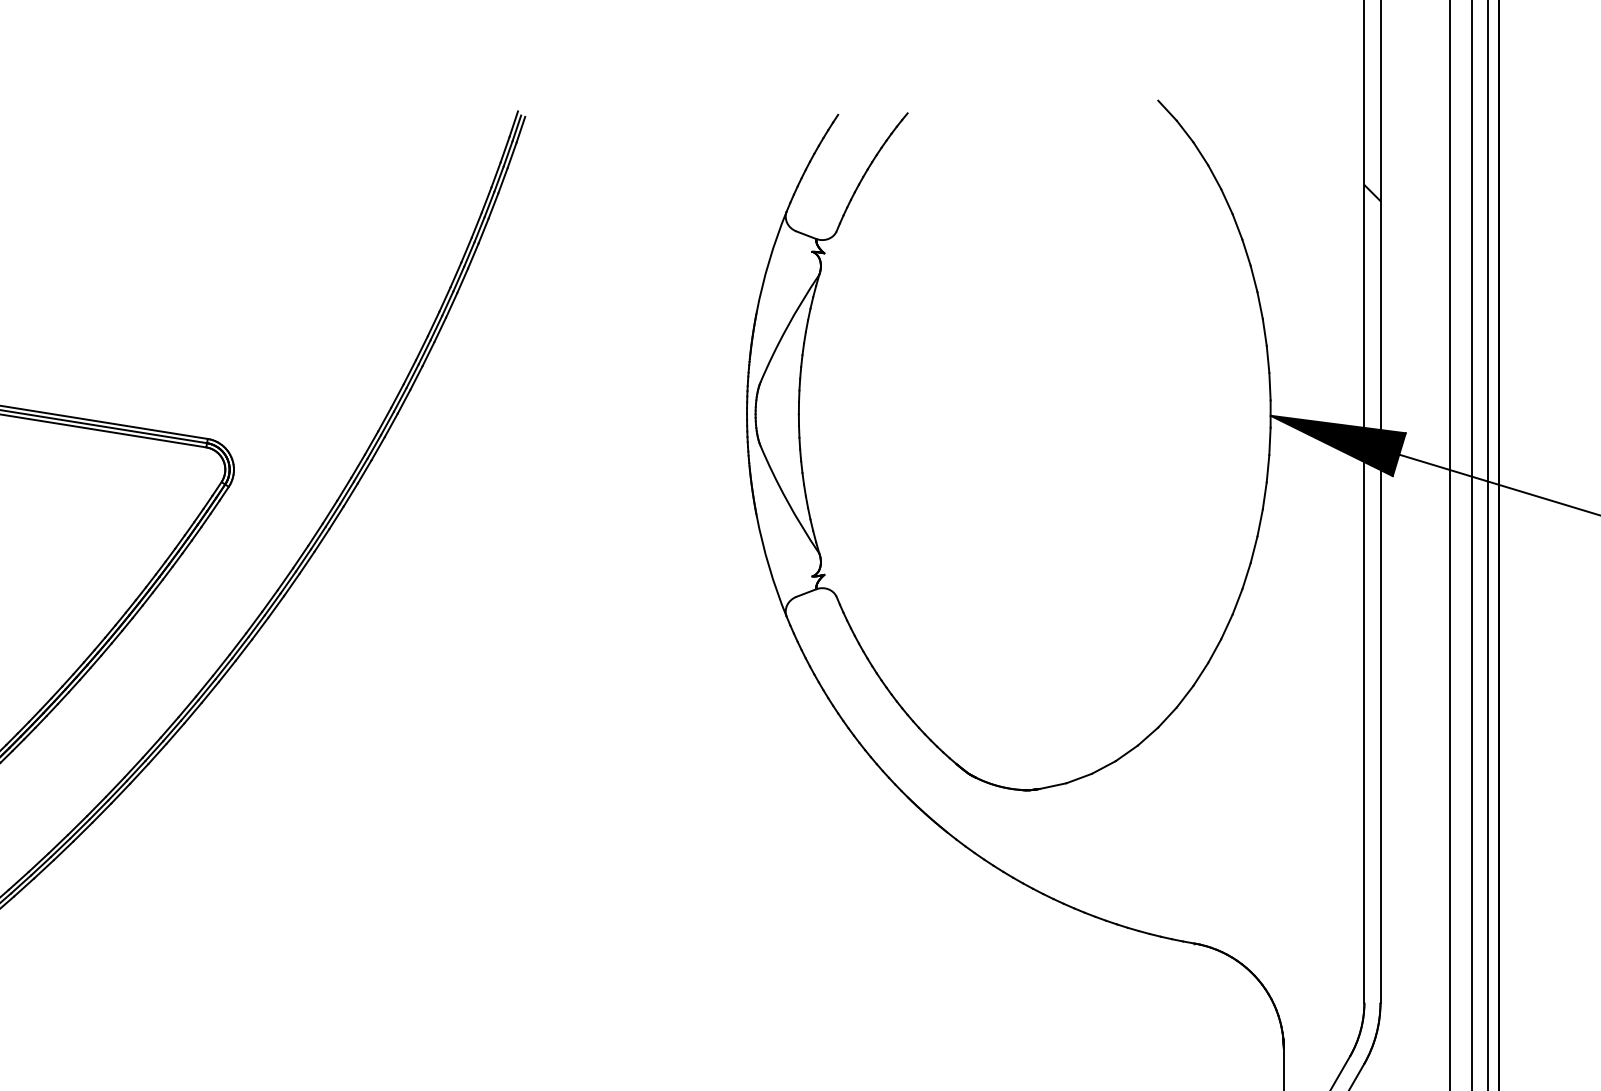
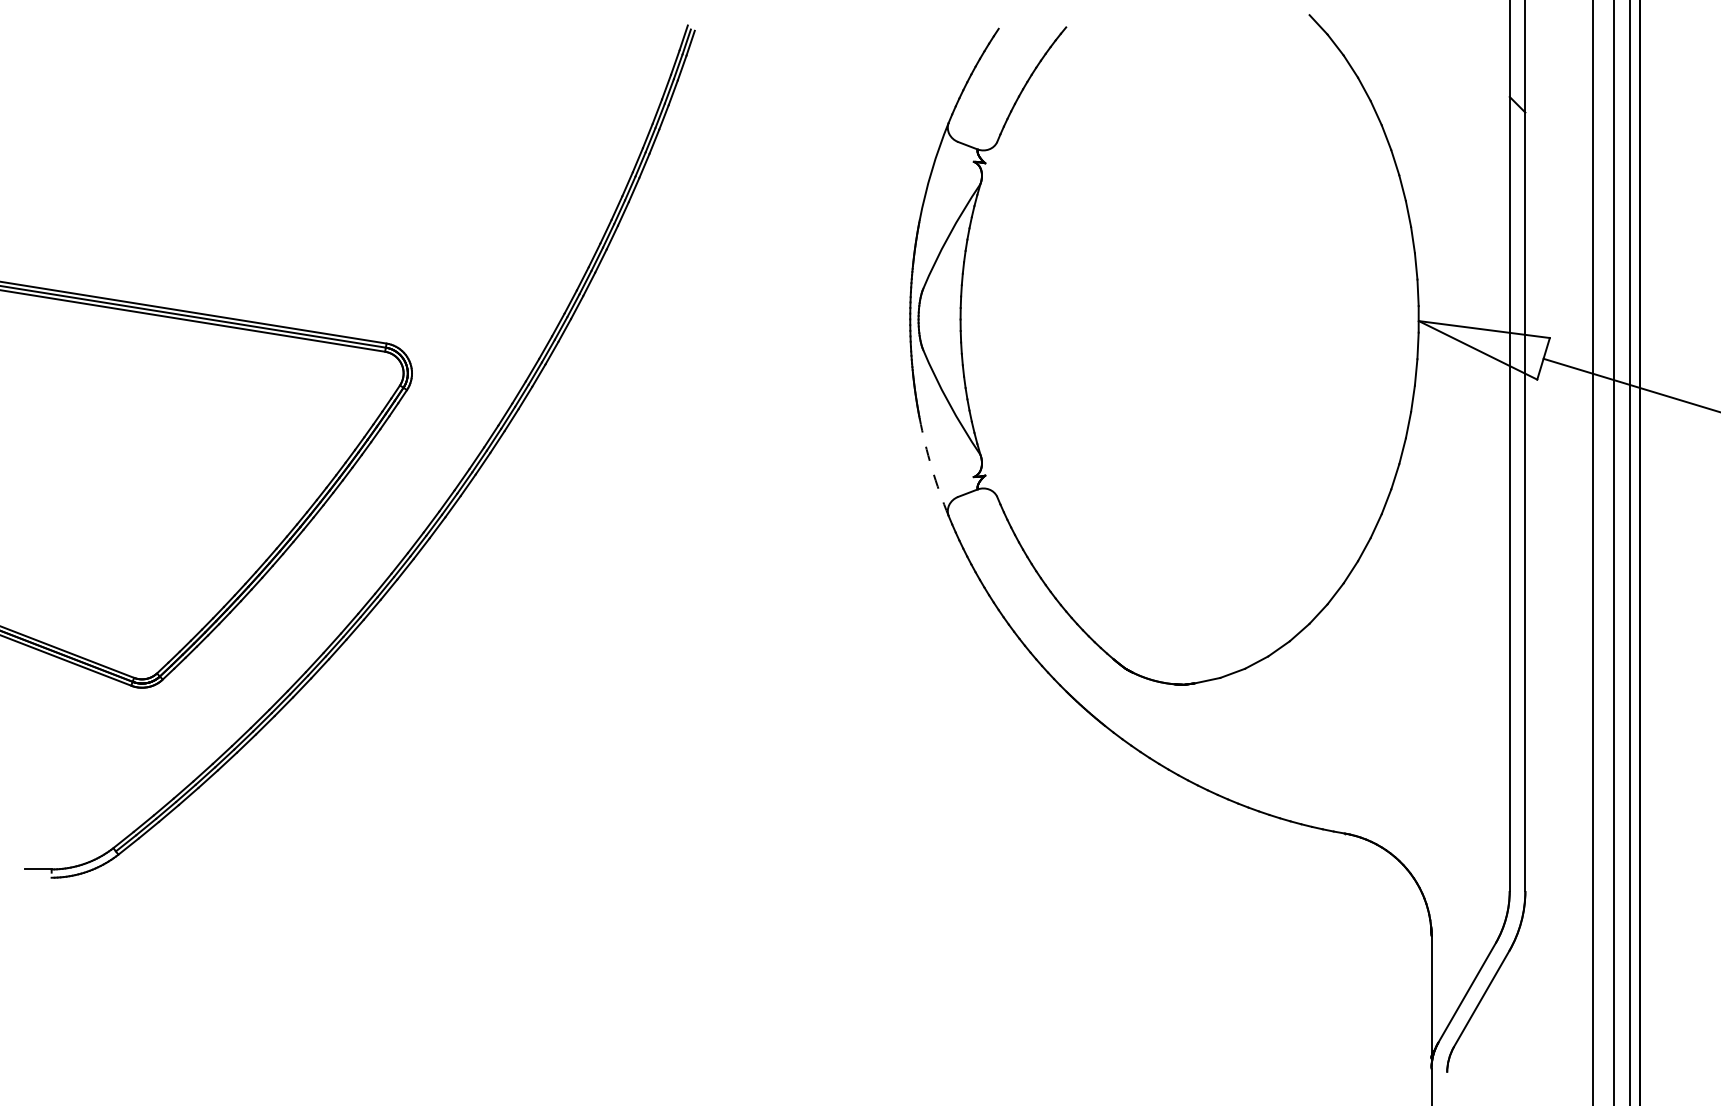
fill: (1337, 446) -> (1483, 350), removed
arc: (768, 566) -> (931, 467), solid -> dashed

